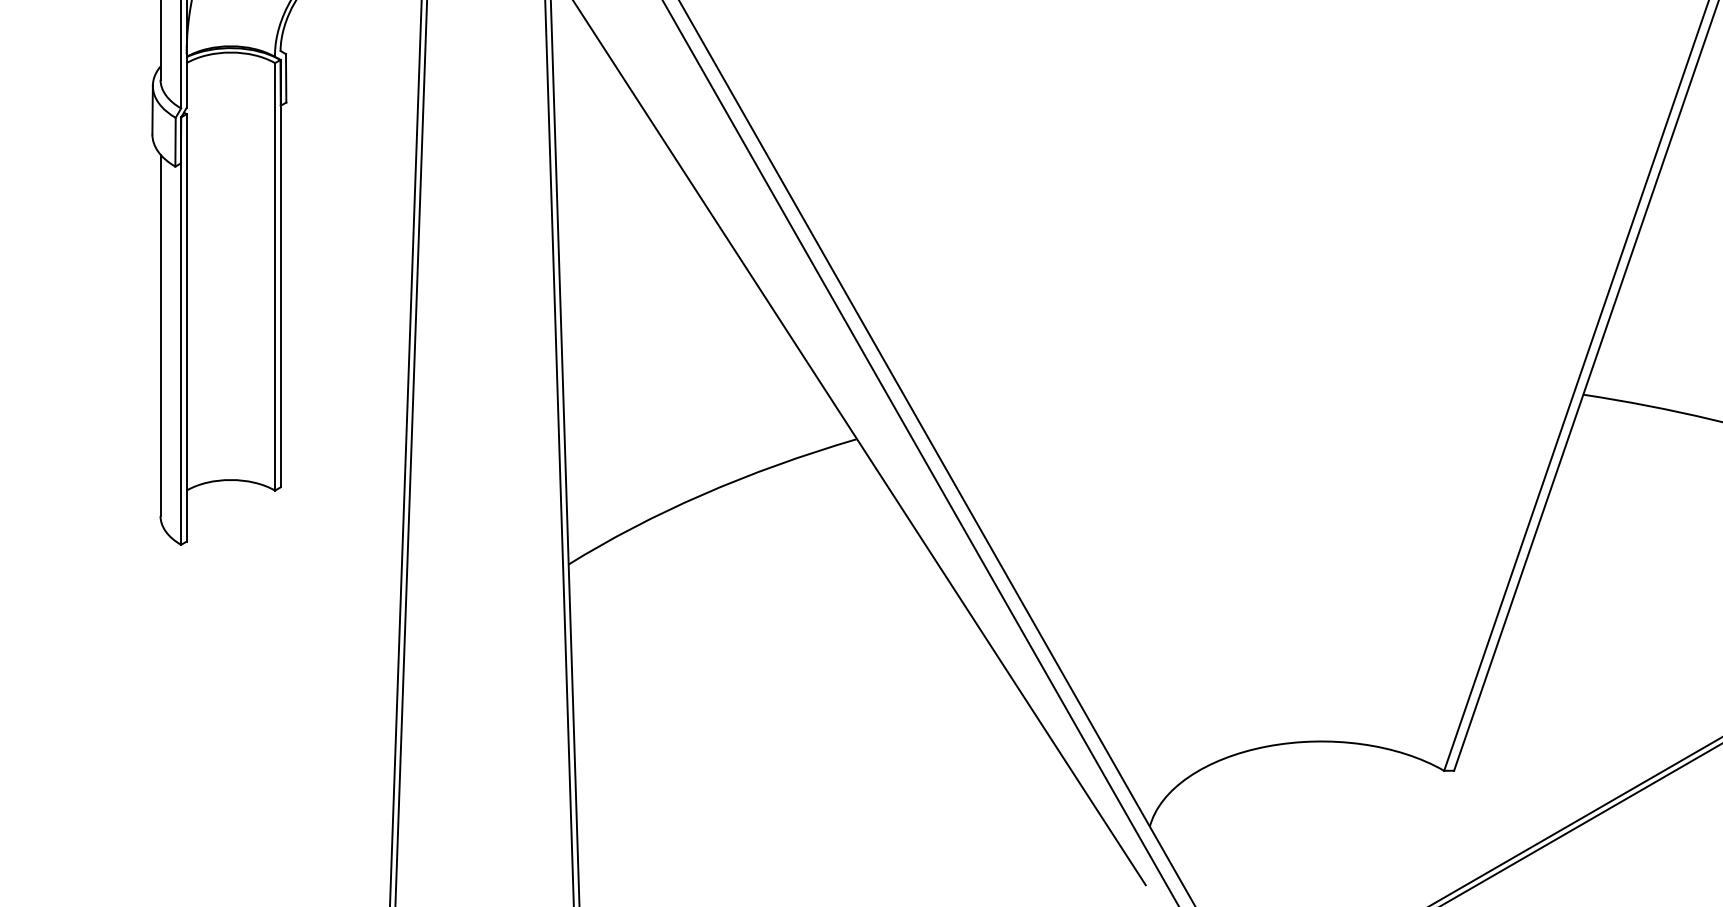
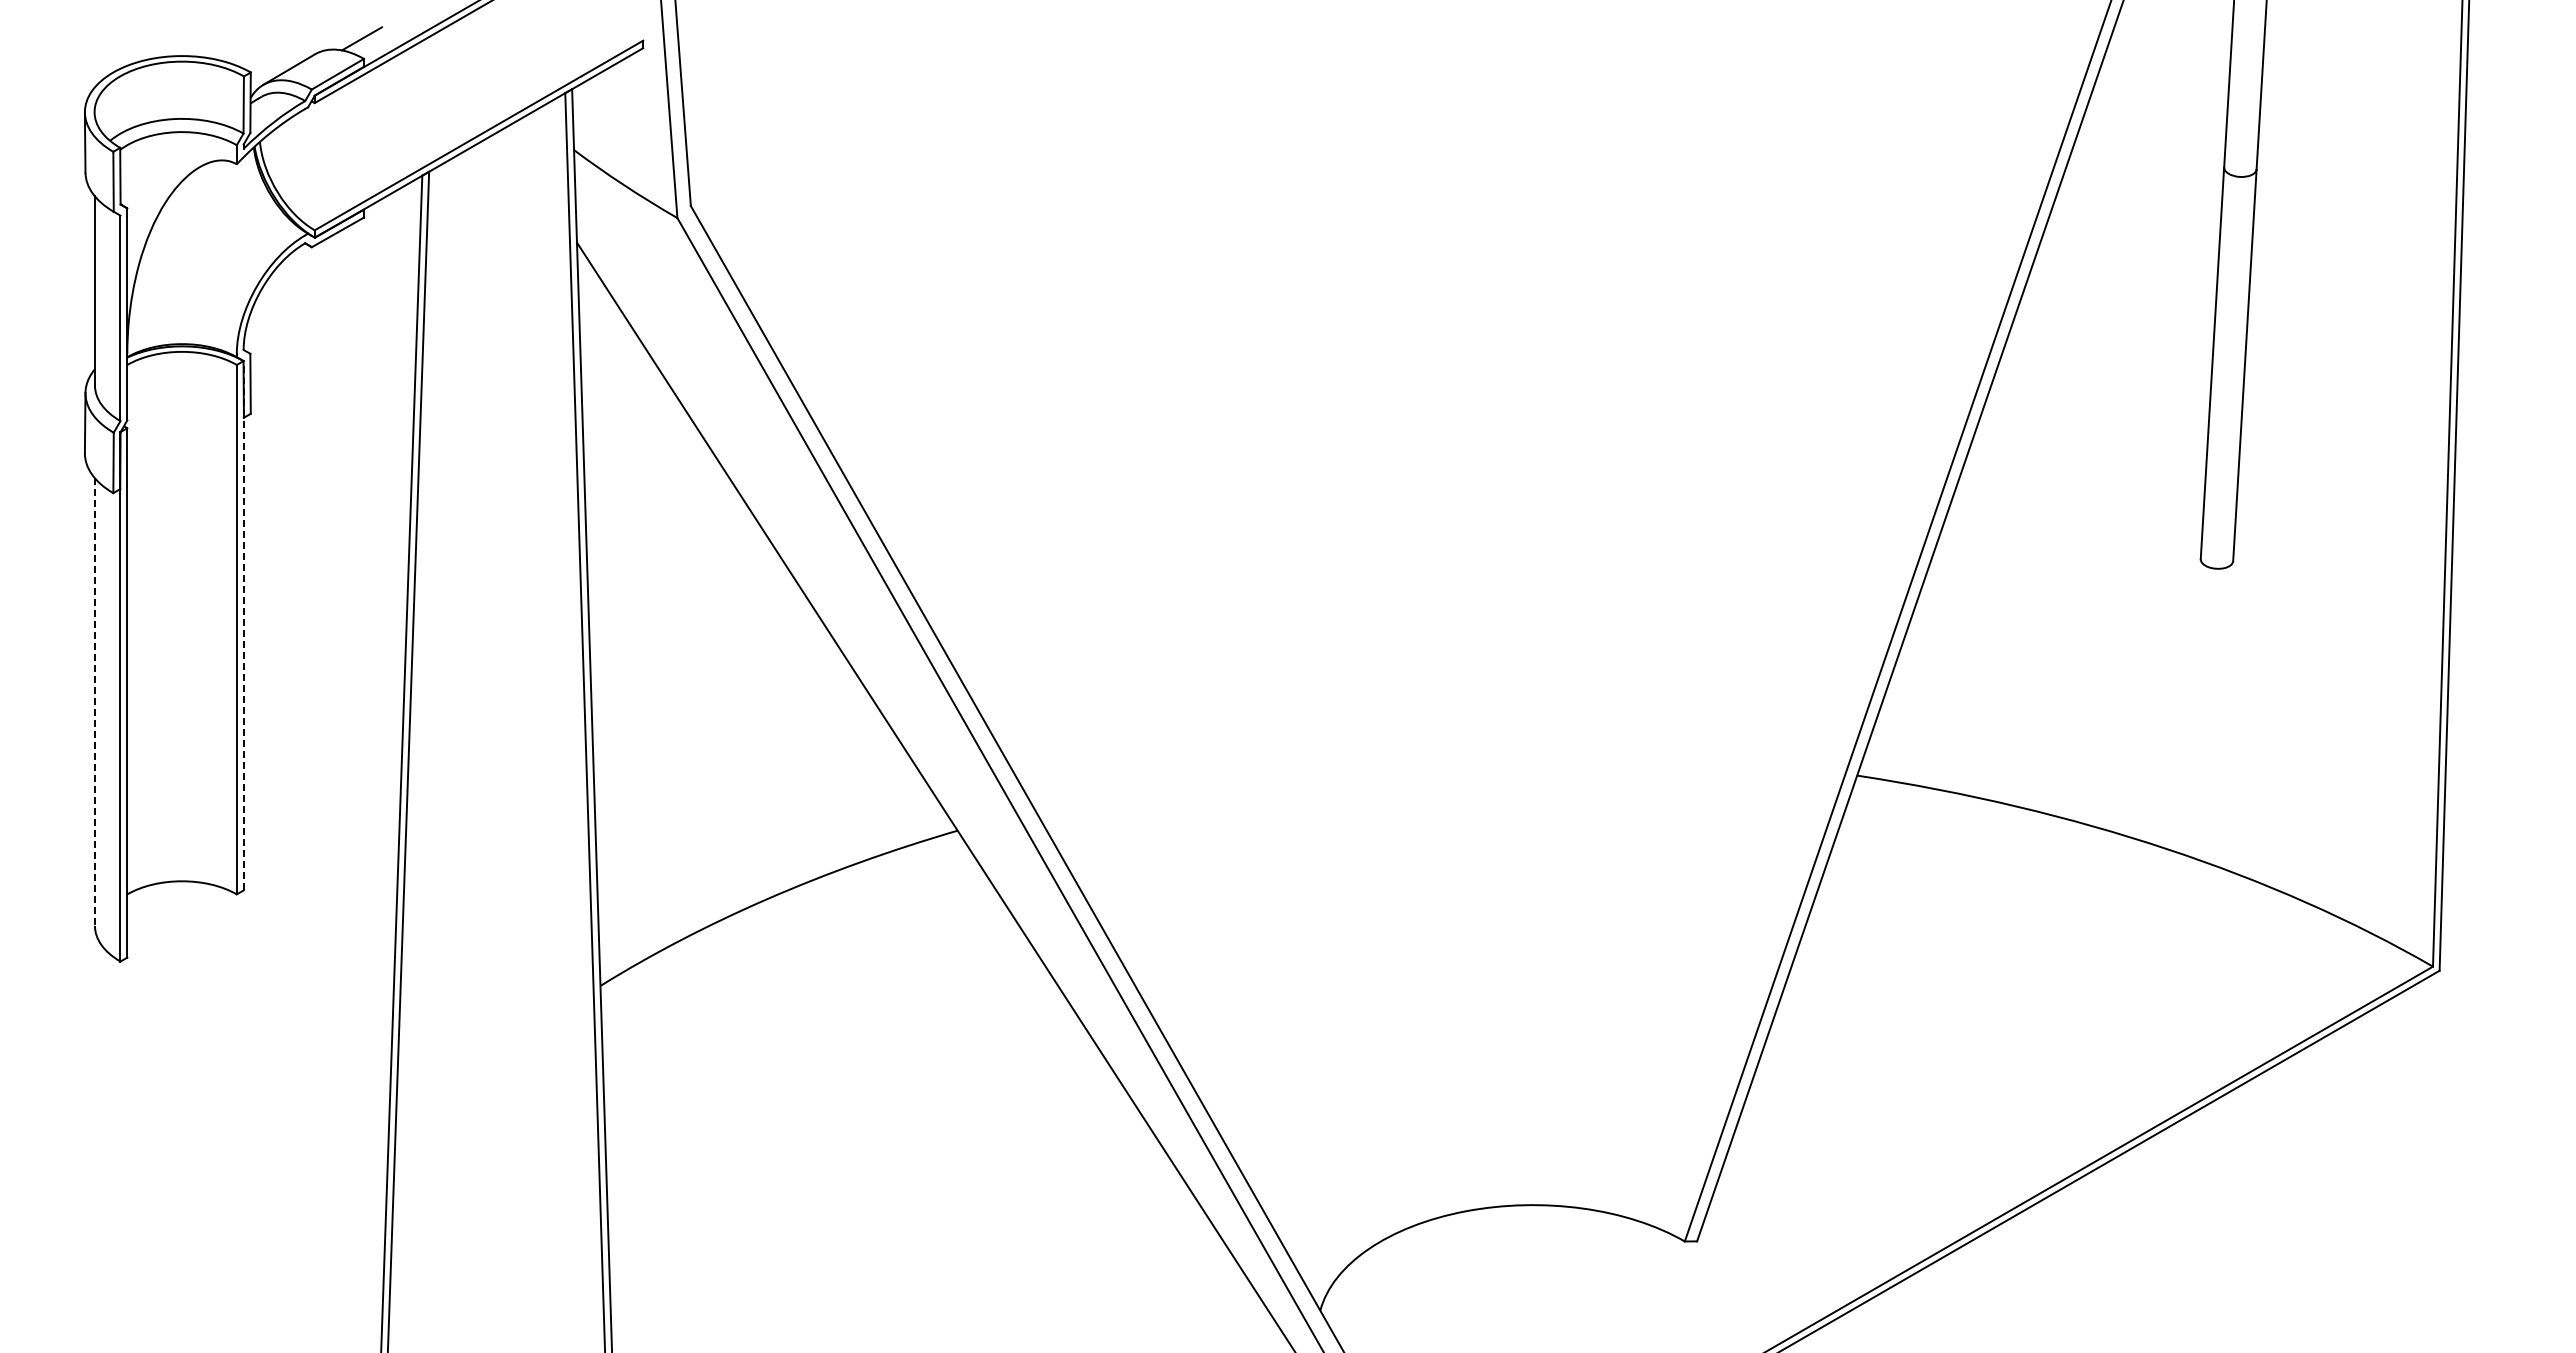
line: (280, 273) -> (243, 625), solid -> dashed
line: (160, 335) -> (94, 702), solid -> dashed

